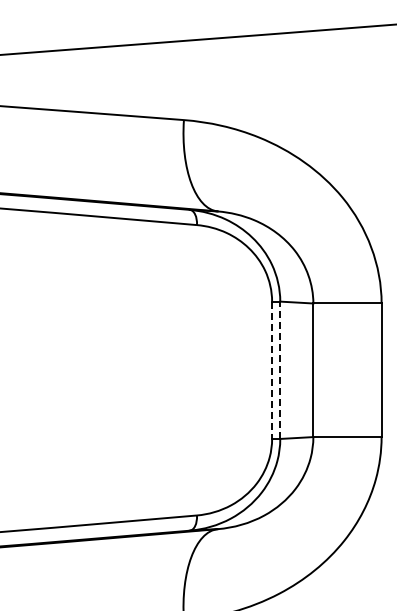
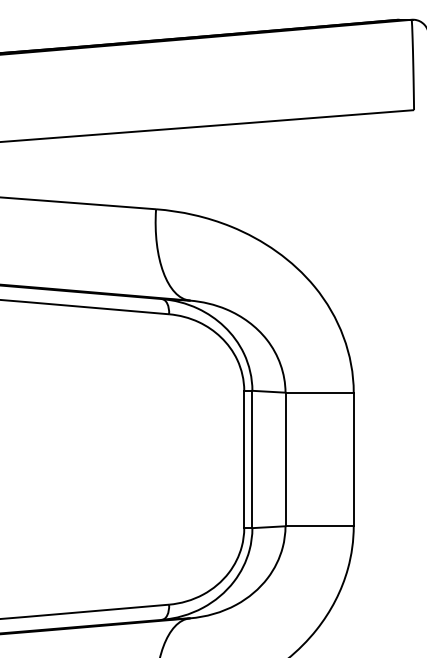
line: (272, 370) -> (244, 459), dashed -> solid
line: (280, 370) -> (252, 459), dashed -> solid

